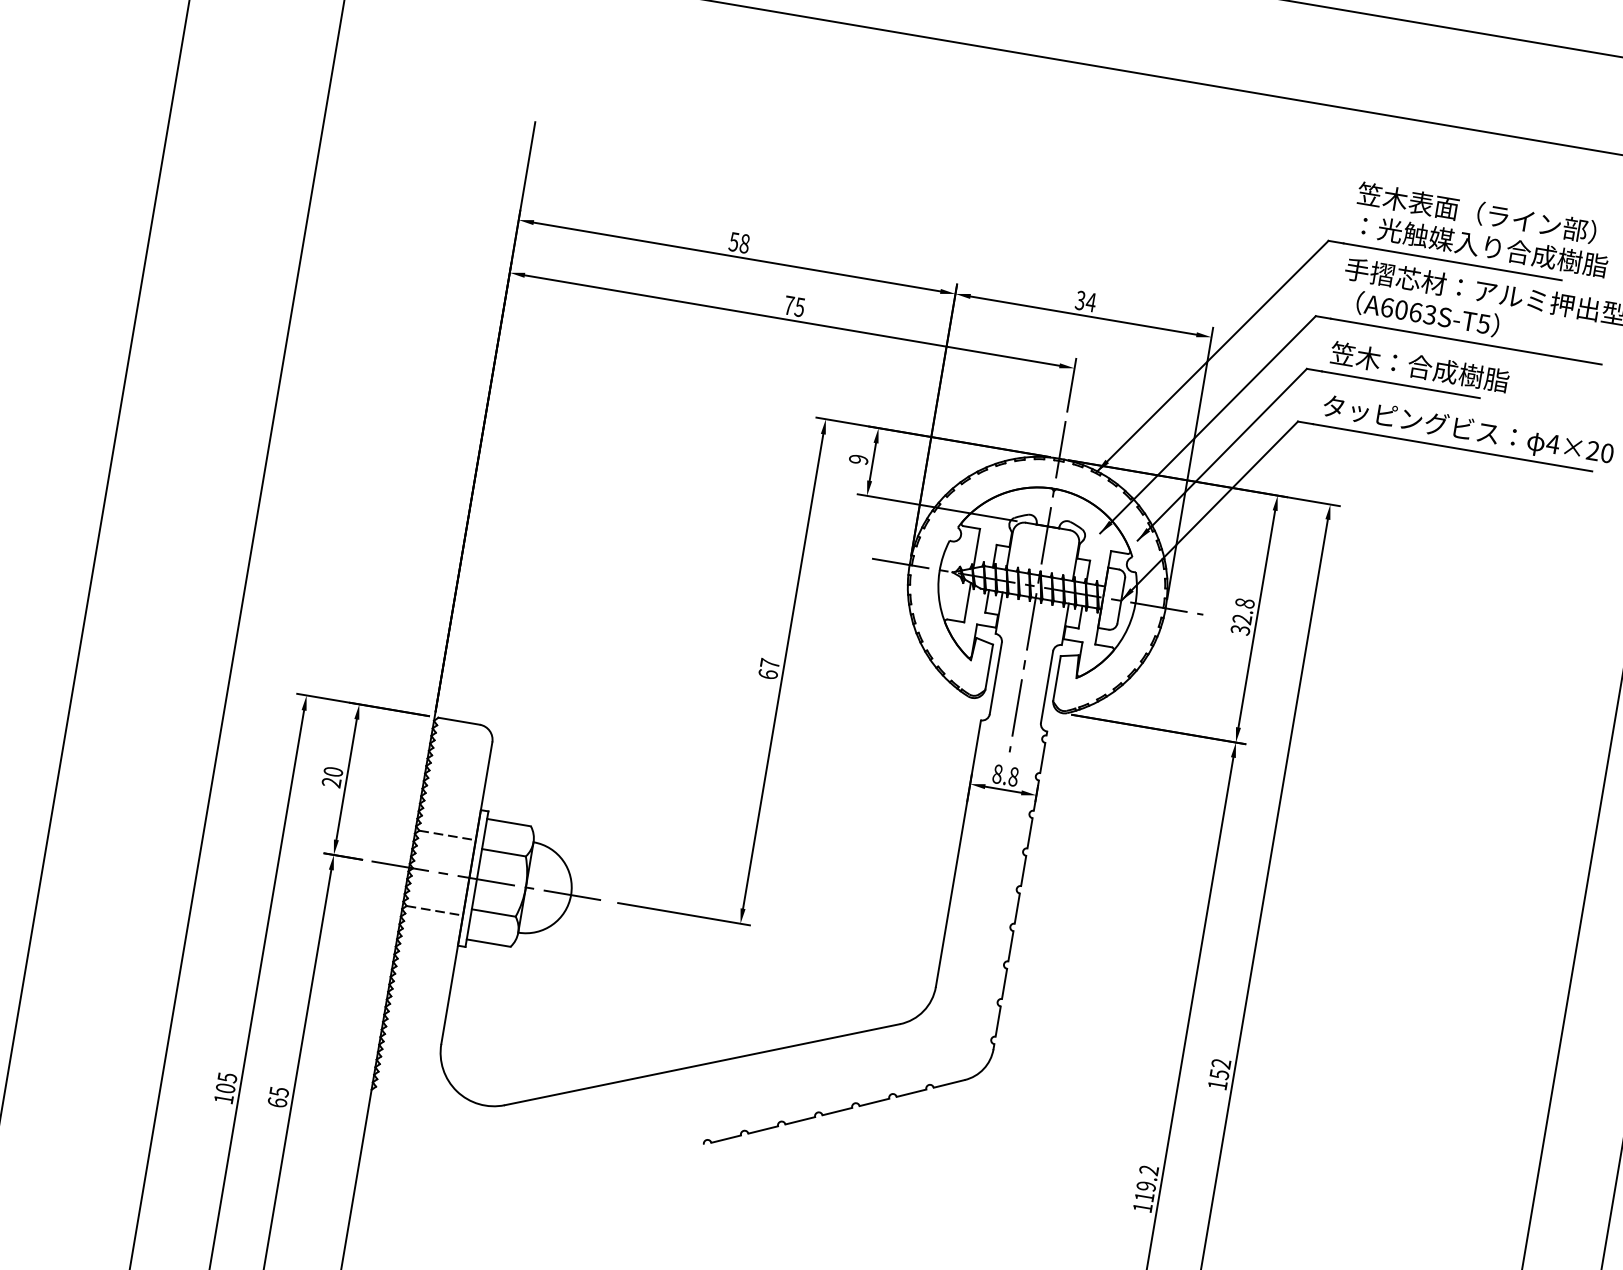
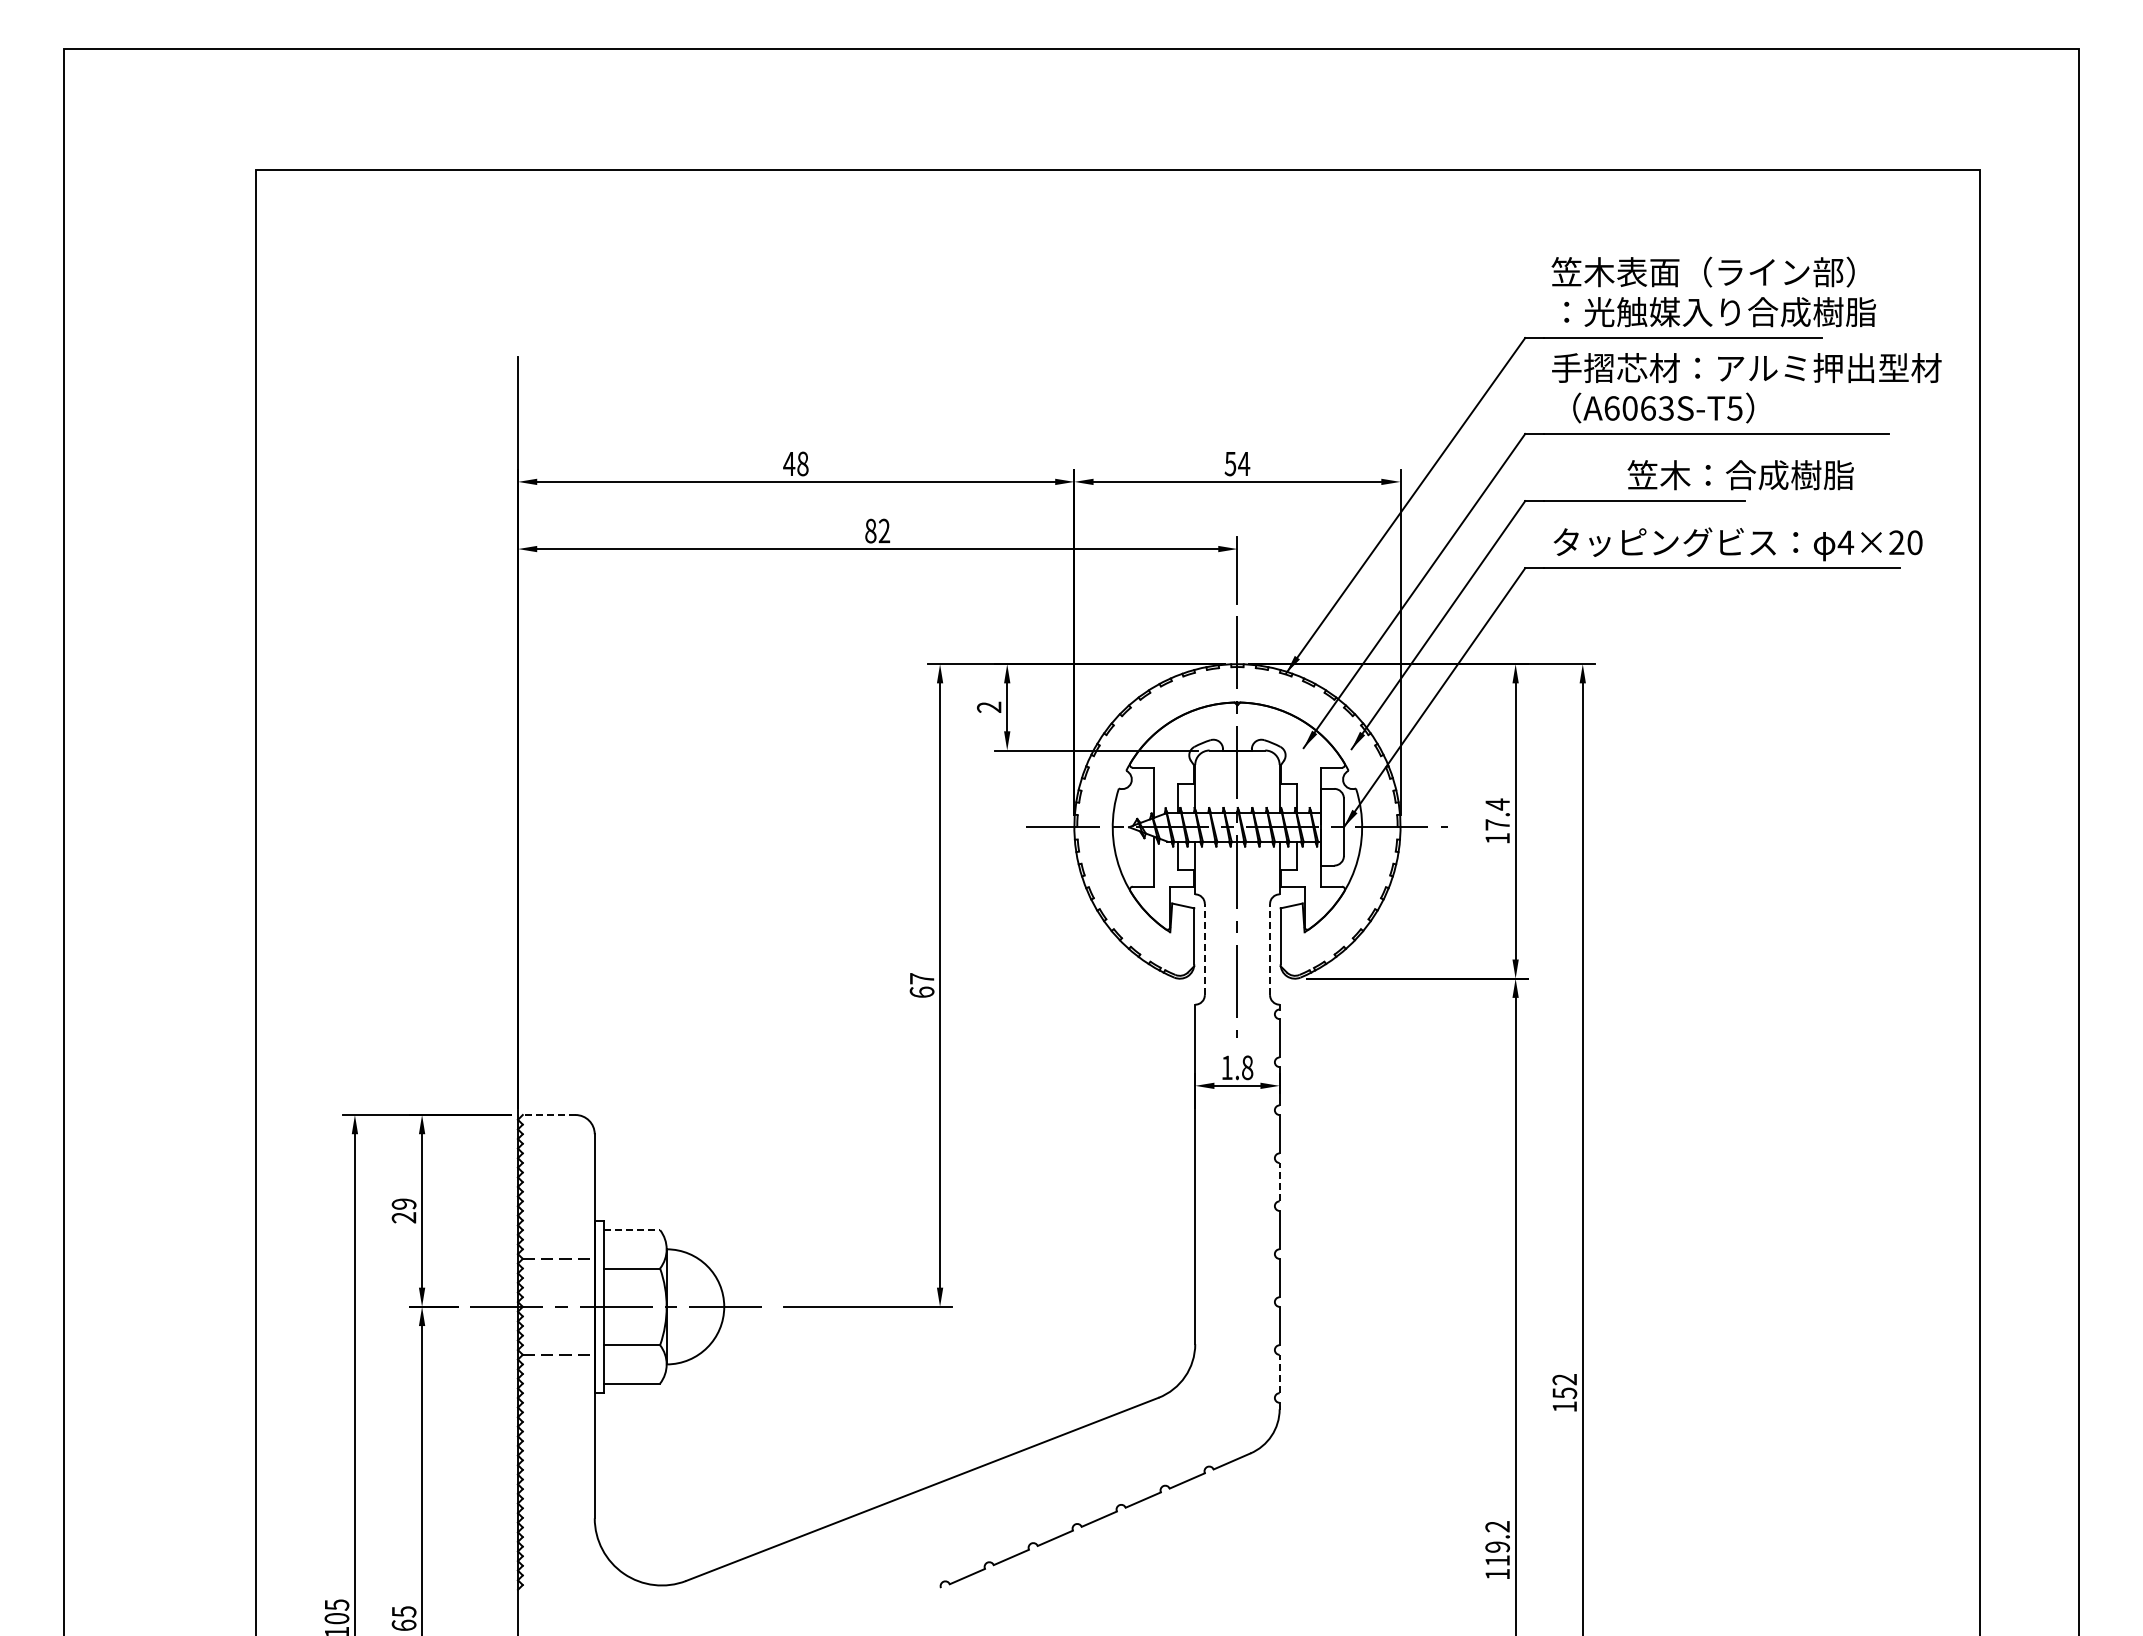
text: (734, 242) -> (789, 464), 58 -> 48
text: (1080, 300) -> (1230, 463), 34 -> 54
text: (794, 305) -> (877, 530), 75 -> 82
text: (1419, 367) -> (1740, 475), moved
text: (859, 459) -> (989, 706), 9 -> 2
text: (1242, 616) -> (1497, 821), 32.8 -> 17.4
line: (995, 678) -> (1204, 949), solid -> dashed
line: (1047, 687) -> (1270, 949), solid -> dashed
line: (458, 721) -> (548, 1115), solid -> dashed
text: (333, 771) -> (403, 1203), 20 -> 29
text: (997, 773) -> (1226, 1067), 8.8 -> 1.8
line: (509, 822) -> (632, 1230), solid -> dashed
line: (1023, 870) -> (1279, 1181), solid -> dashed
line: (998, 1021) -> (1279, 1373), solid -> dashed

